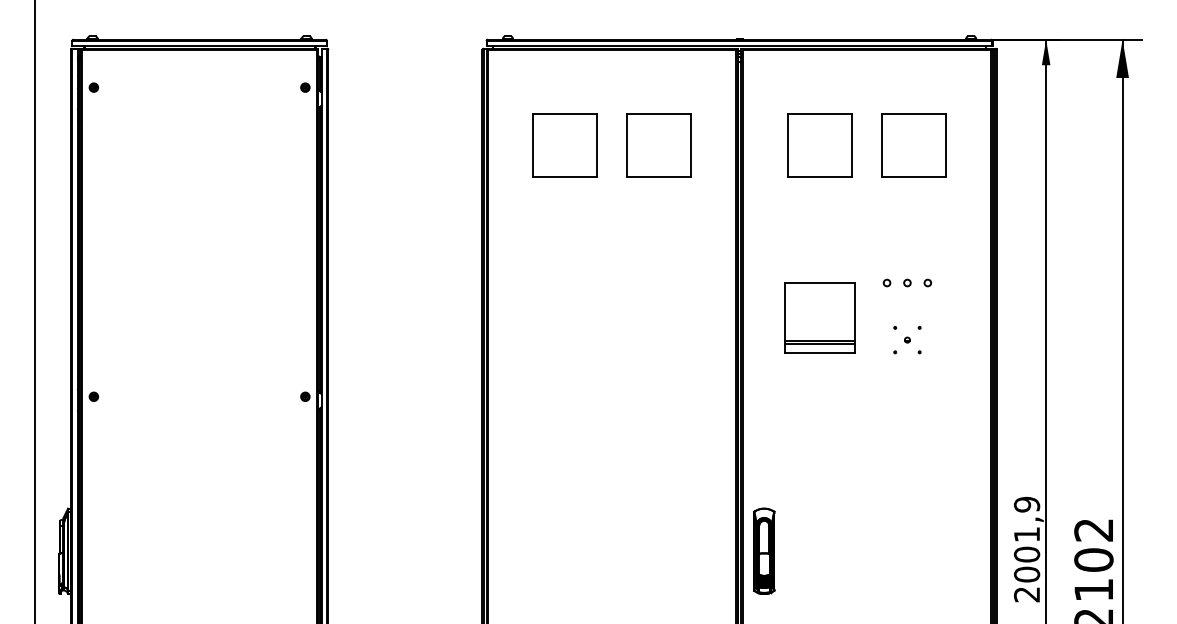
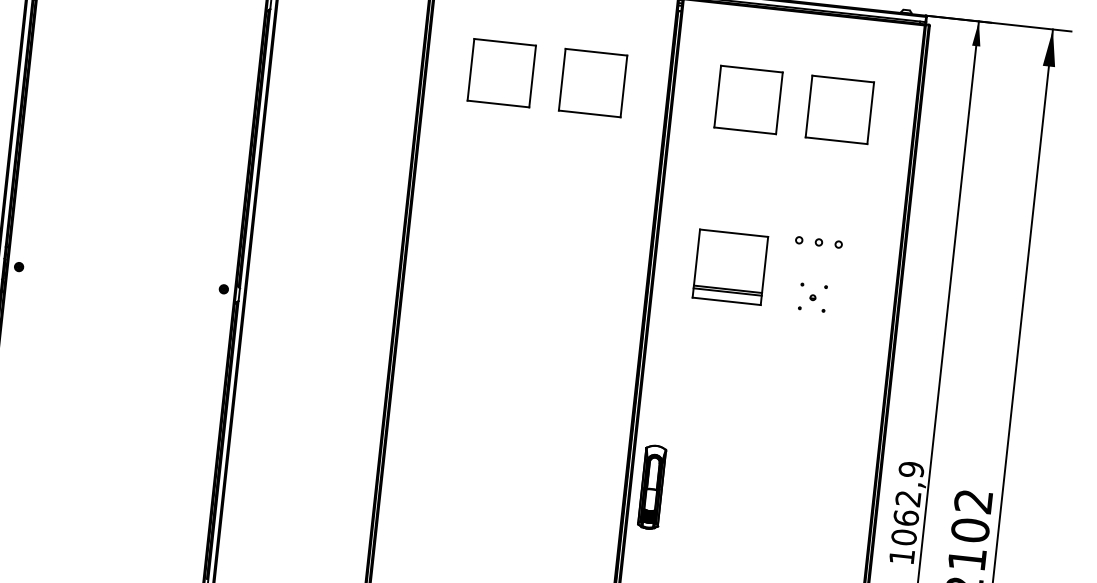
text: (1026, 564) -> (904, 527), 2001,9 -> 1062,9

